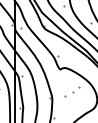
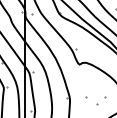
part: (76, 89) -> (101, 100), moved

